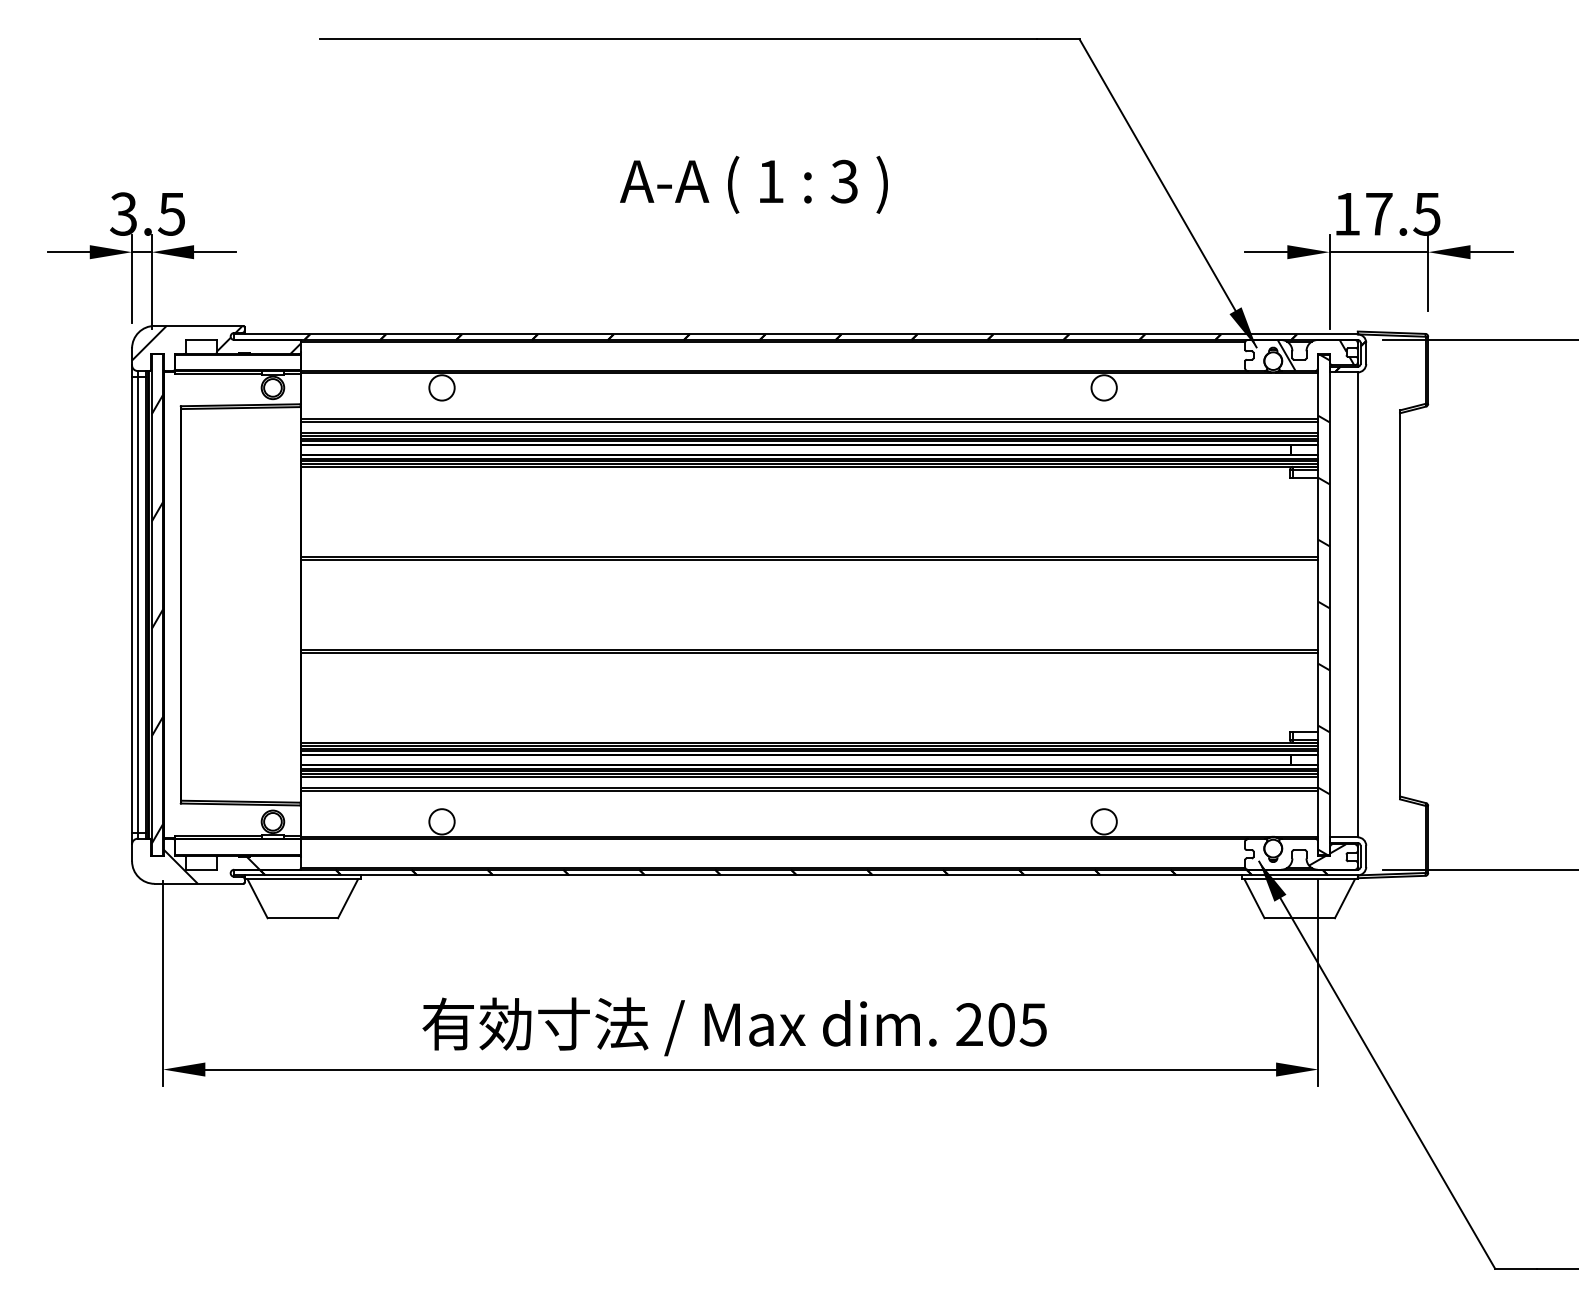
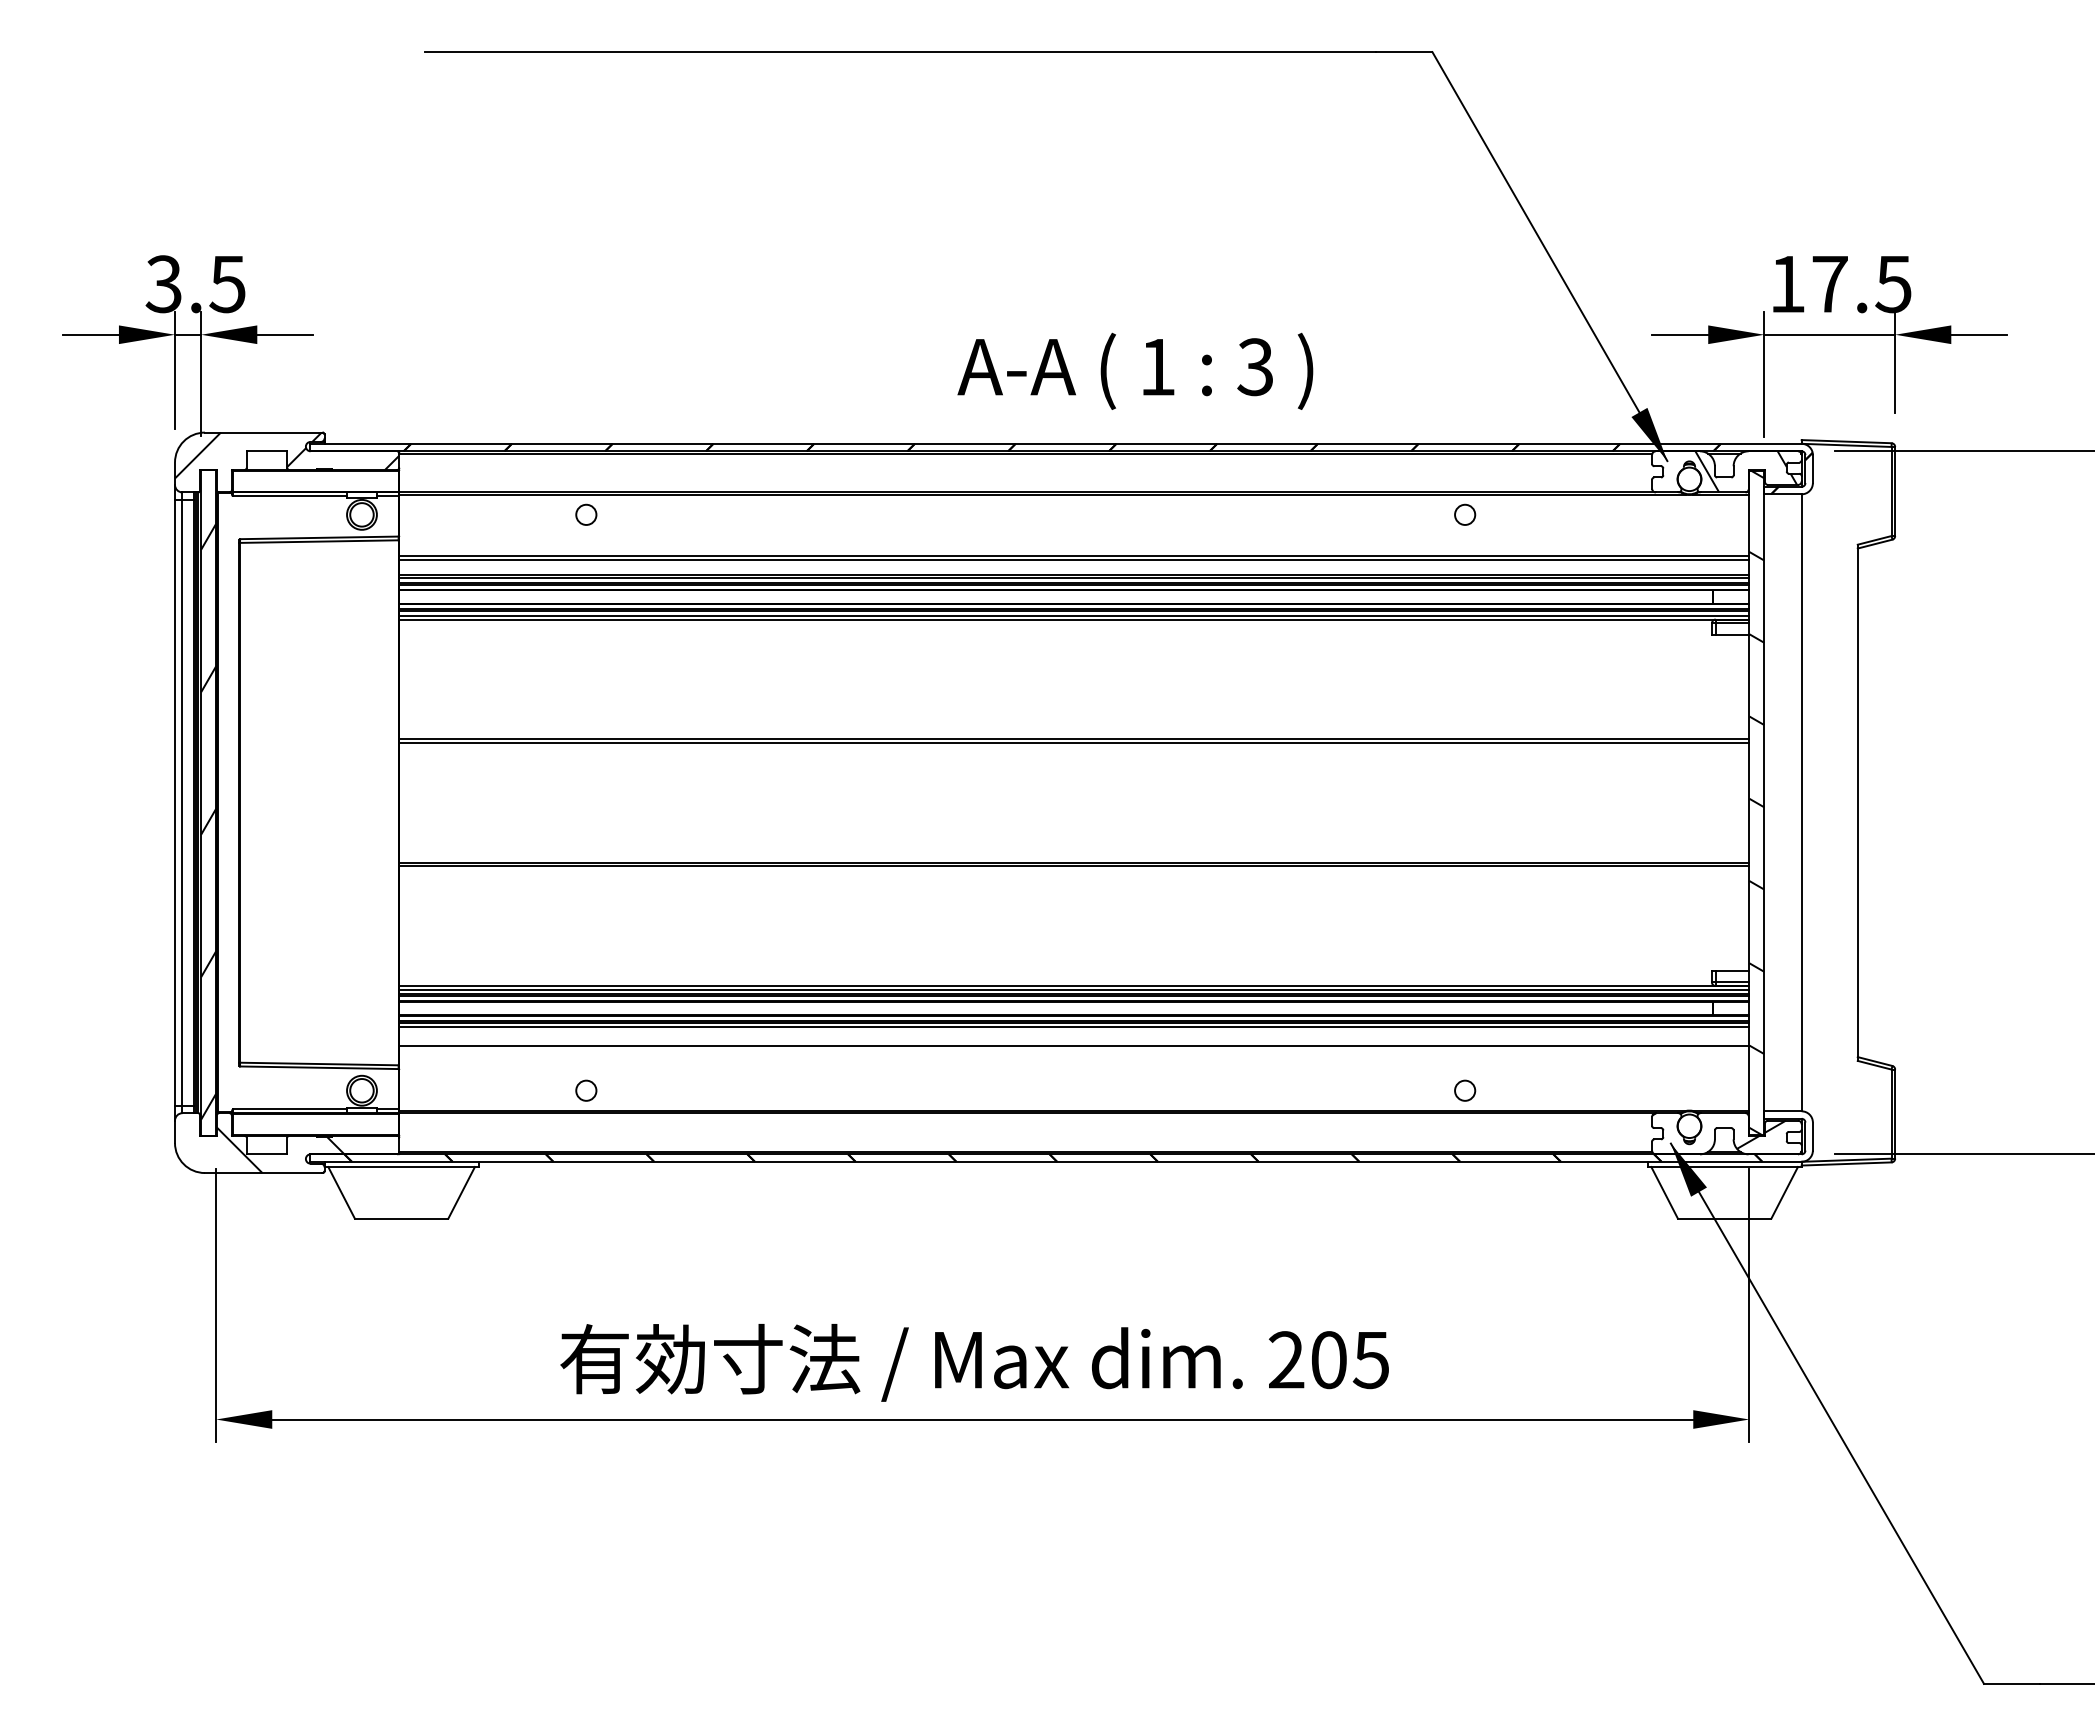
text: (754, 184) -> (1135, 370), moved
circle: (442, 387) -> (586, 514), size x0.6
circle: (1103, 387) -> (1464, 514), size x0.6
line: (809, 776) -> (1074, 1030), removed
line: (809, 790) -> (1074, 1049), removed
circle: (442, 821) -> (586, 1090), size x0.6
circle: (1103, 821) -> (1464, 1090), size x0.6

